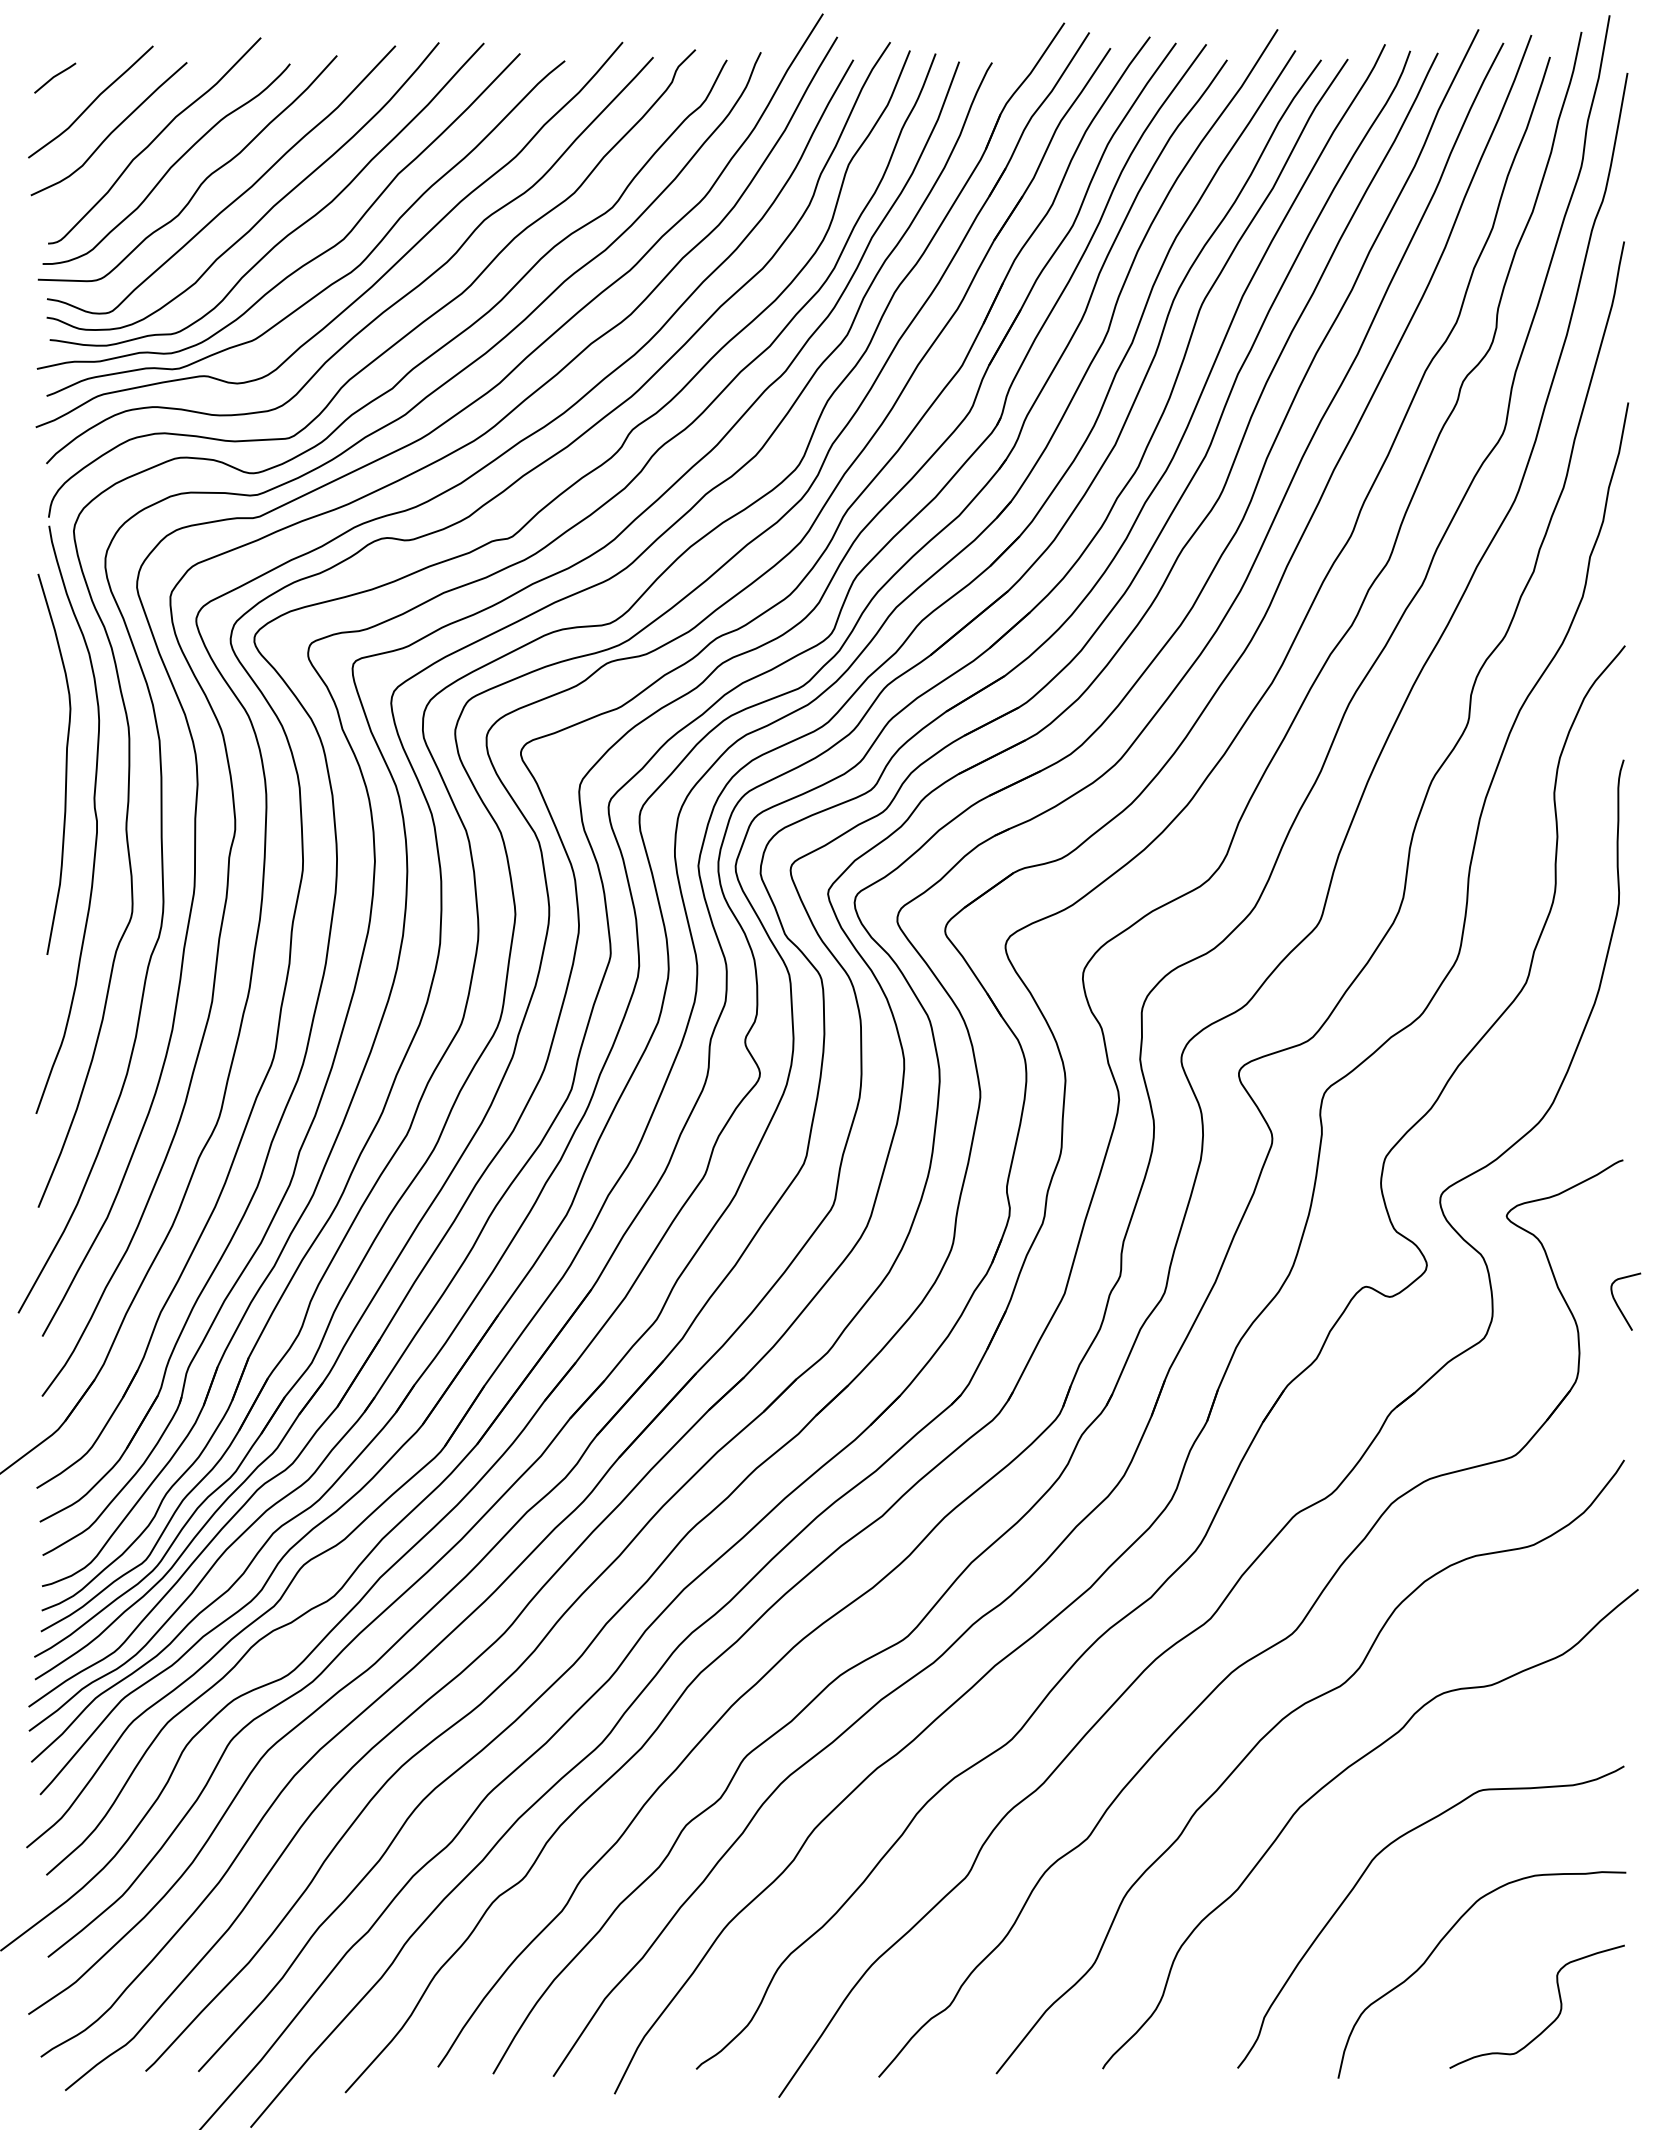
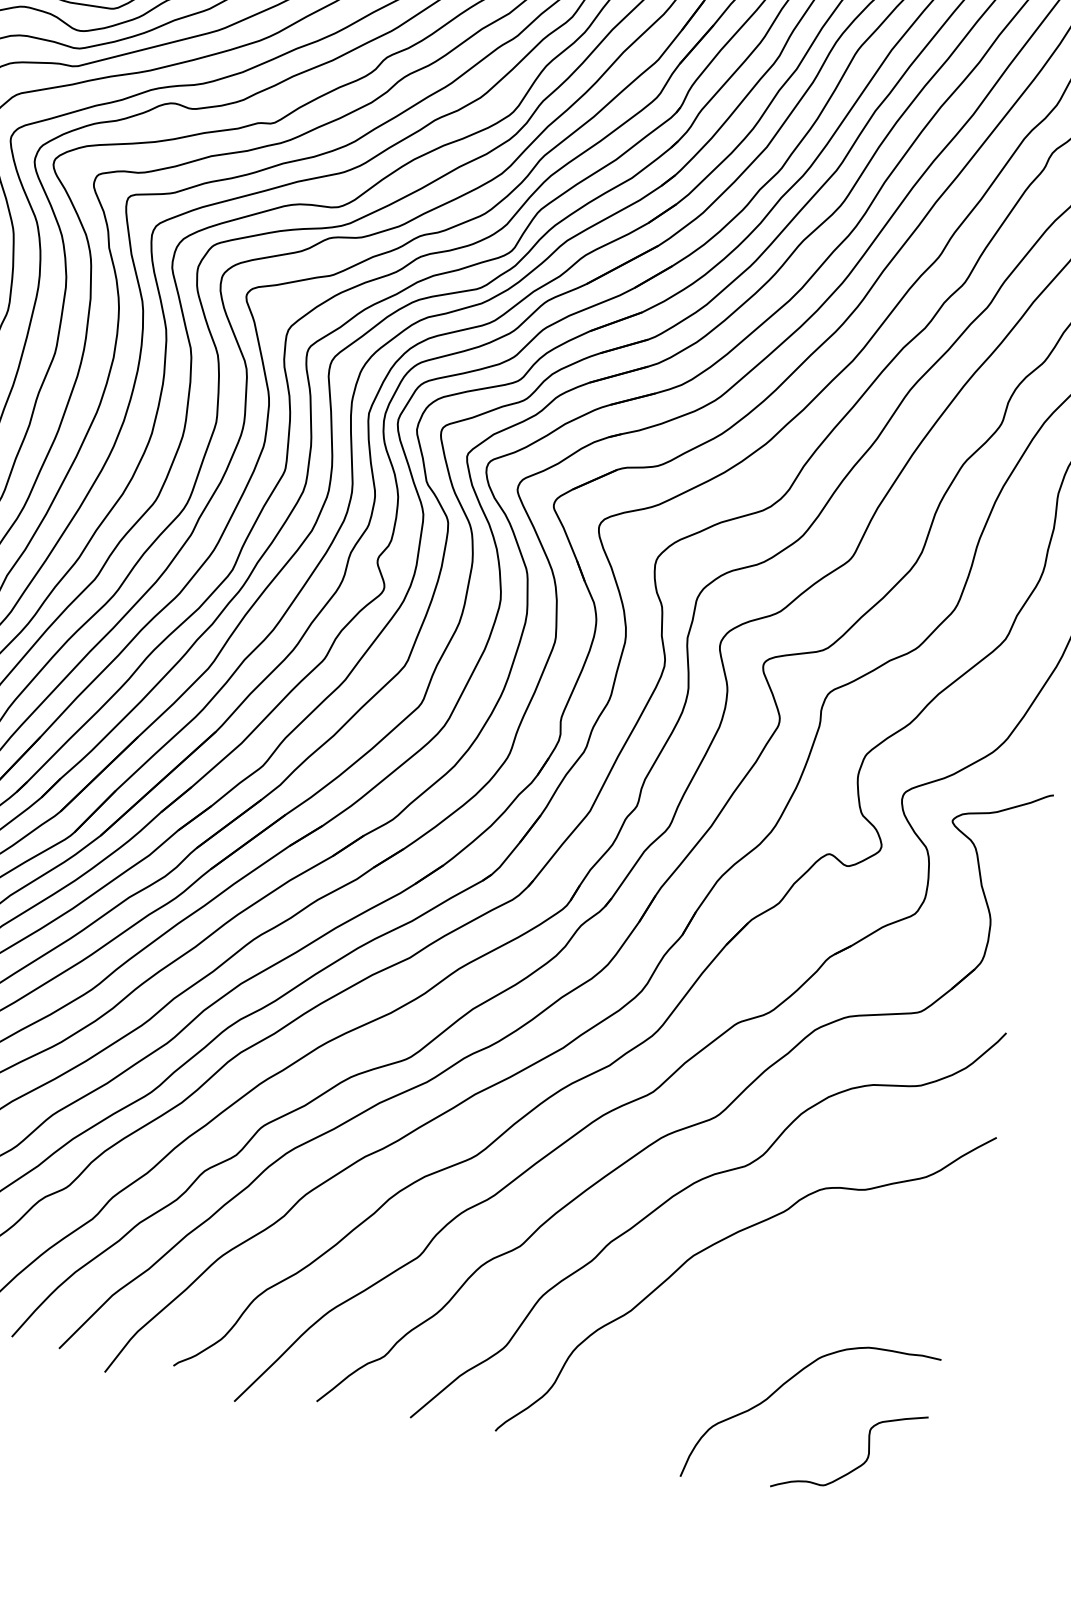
curve: (1619, 1306) -> (1027, 910), removed
curve: (1365, 1872) -> (735, 1317), removed

